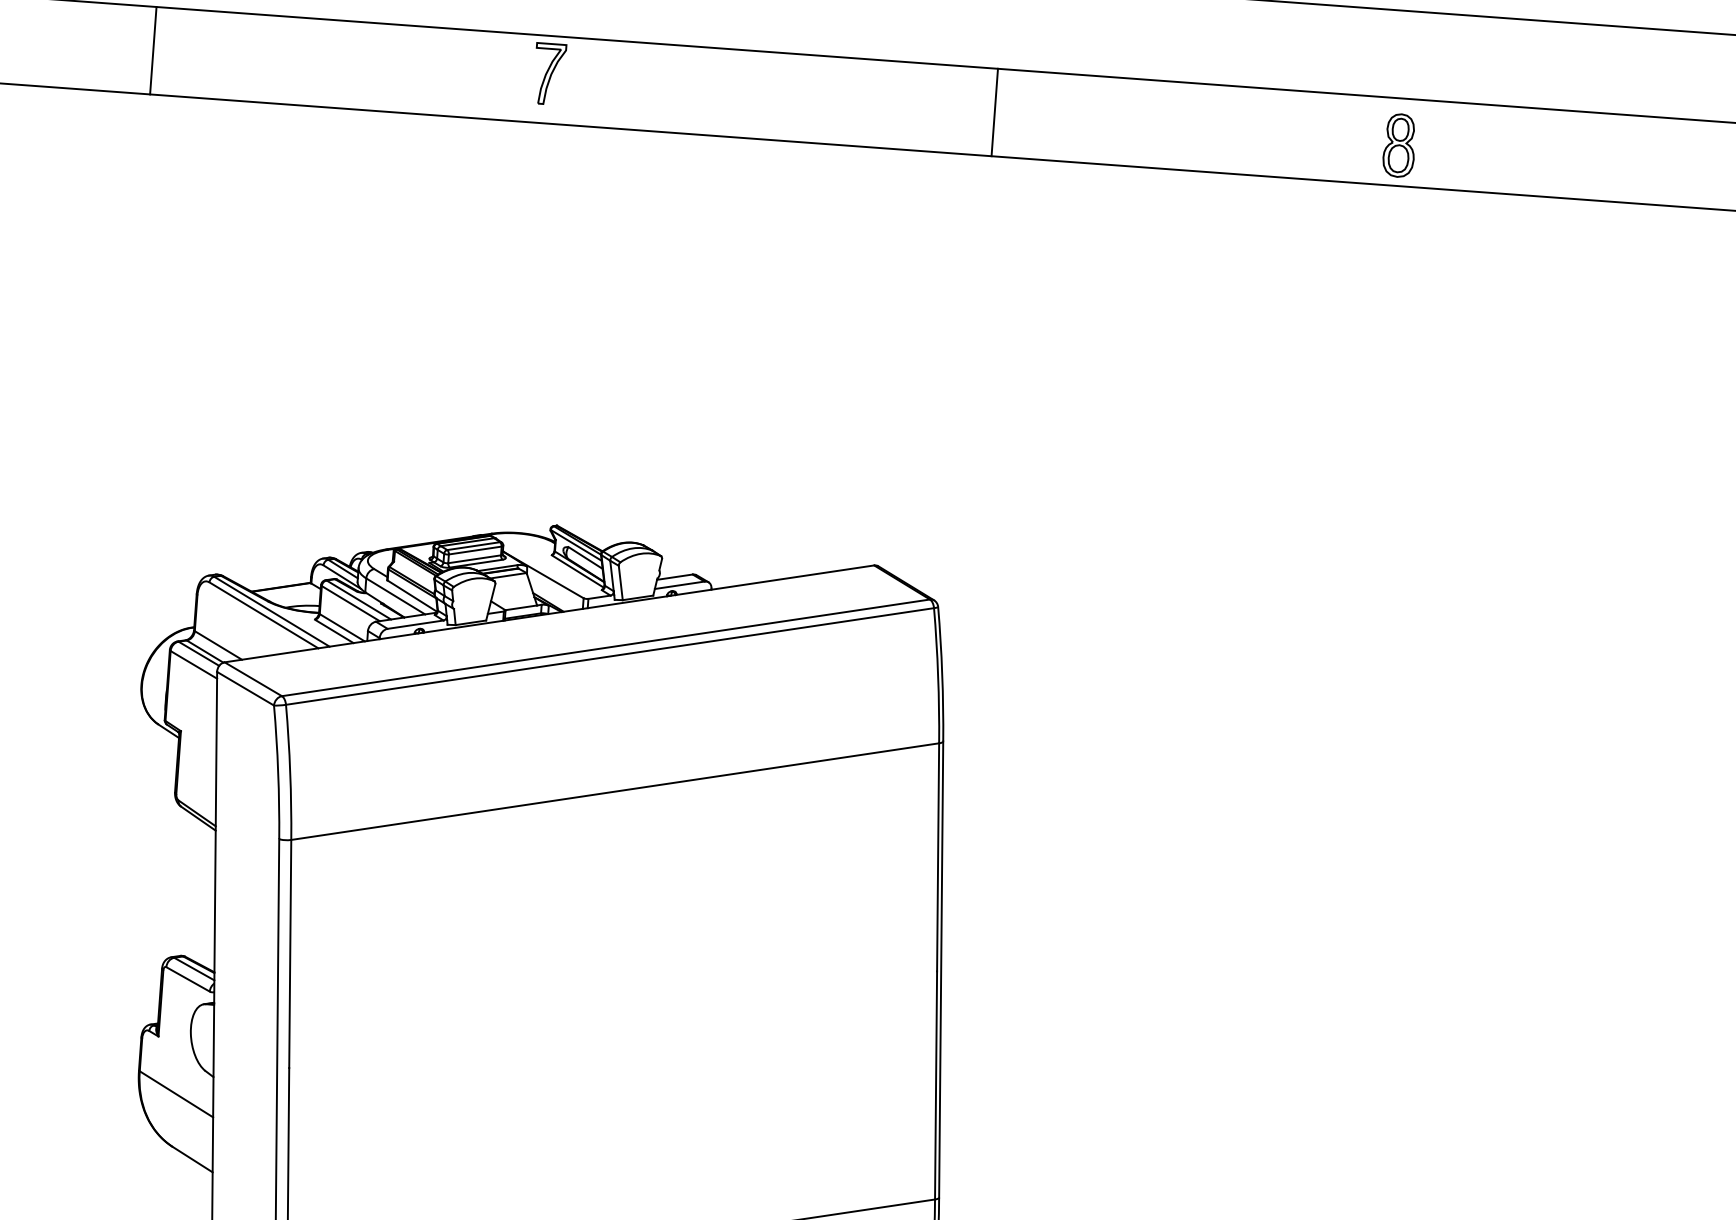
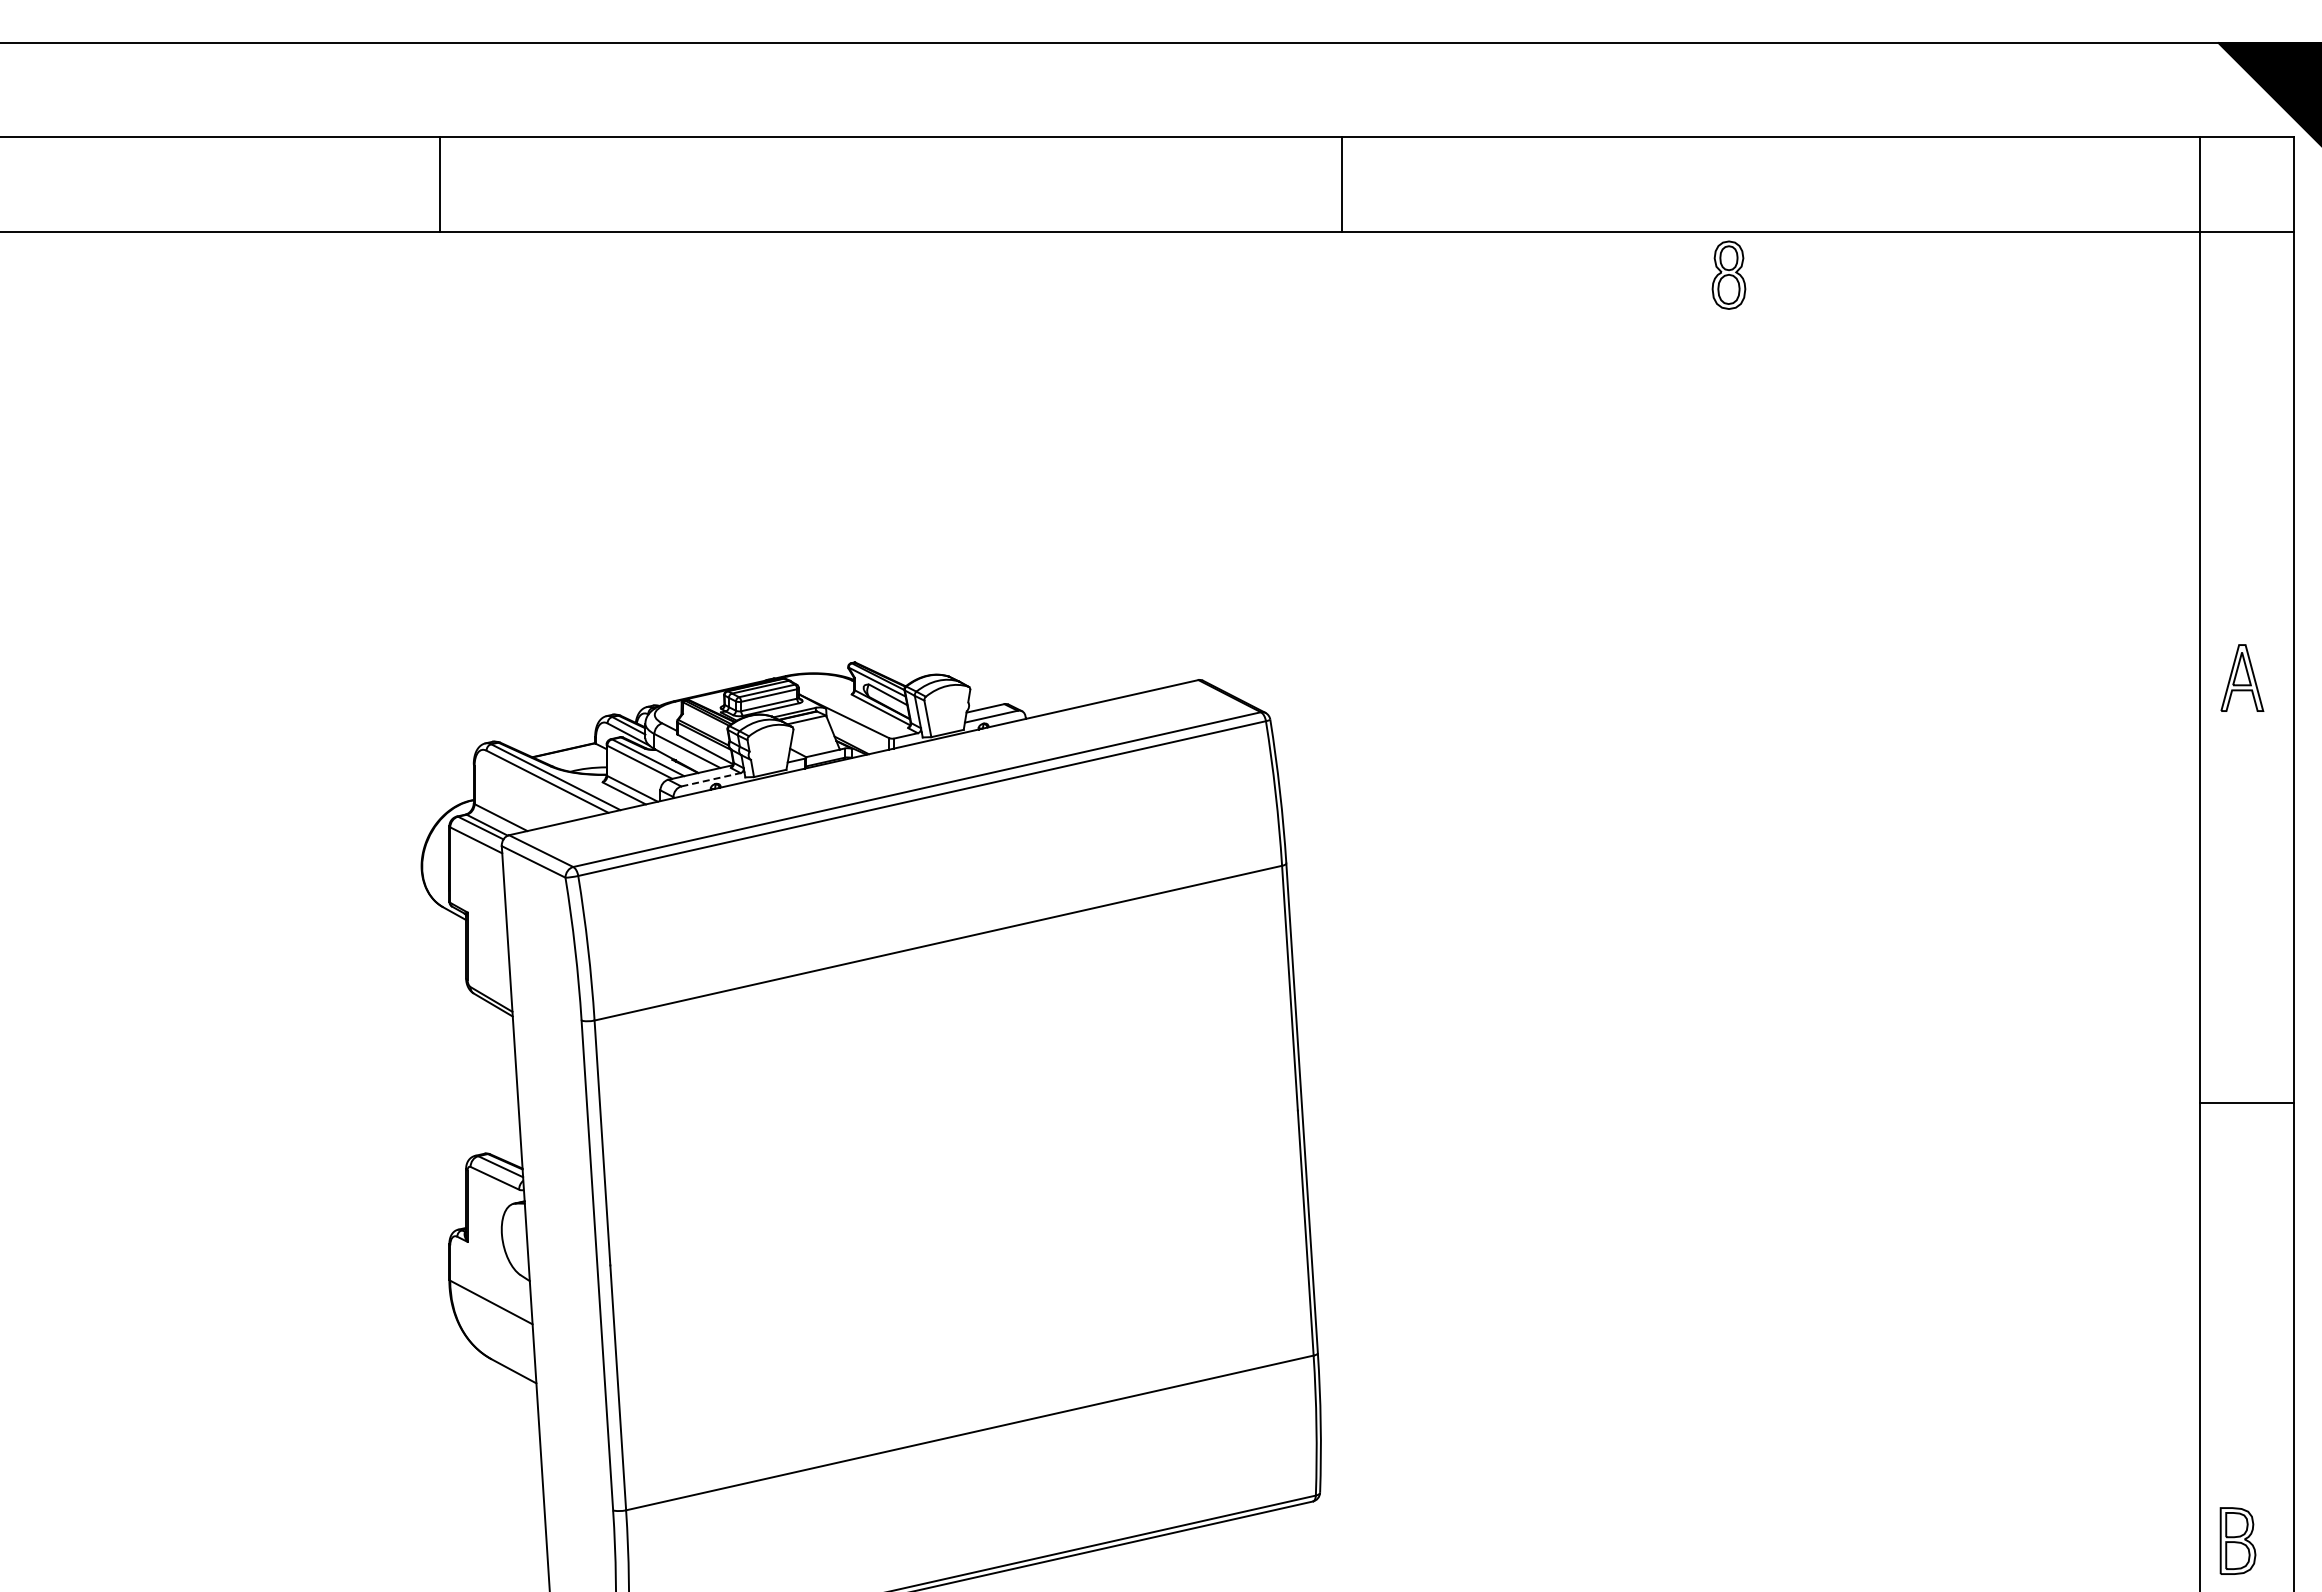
line: (153, 50) -> (440, 184), moved
part: (549, 74) -> (811, 178), removed
line: (995, 112) -> (1342, 184), moved
part: (1399, 144) -> (1728, 274), moved
line: (416, 624) -> (711, 779), solid -> dashed

